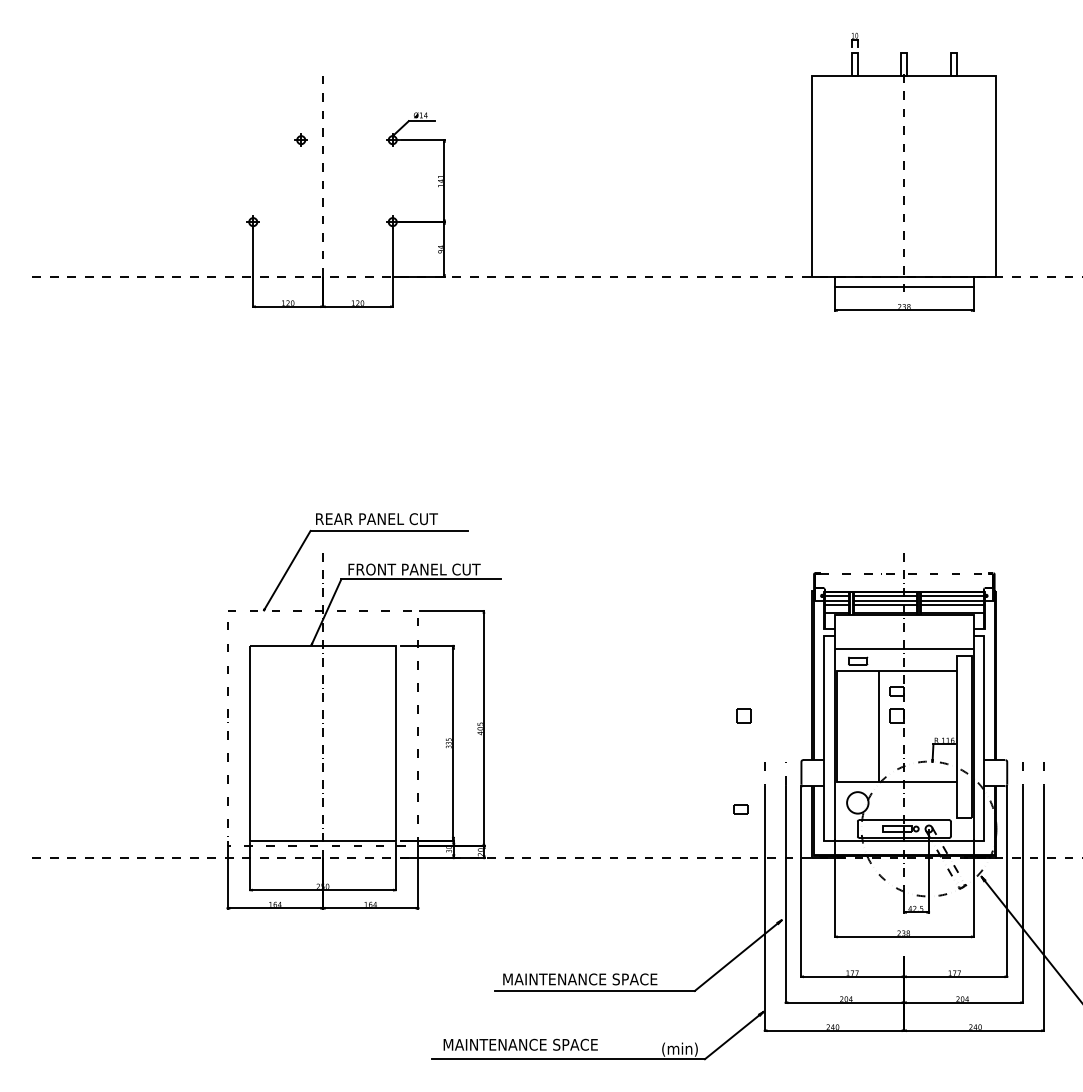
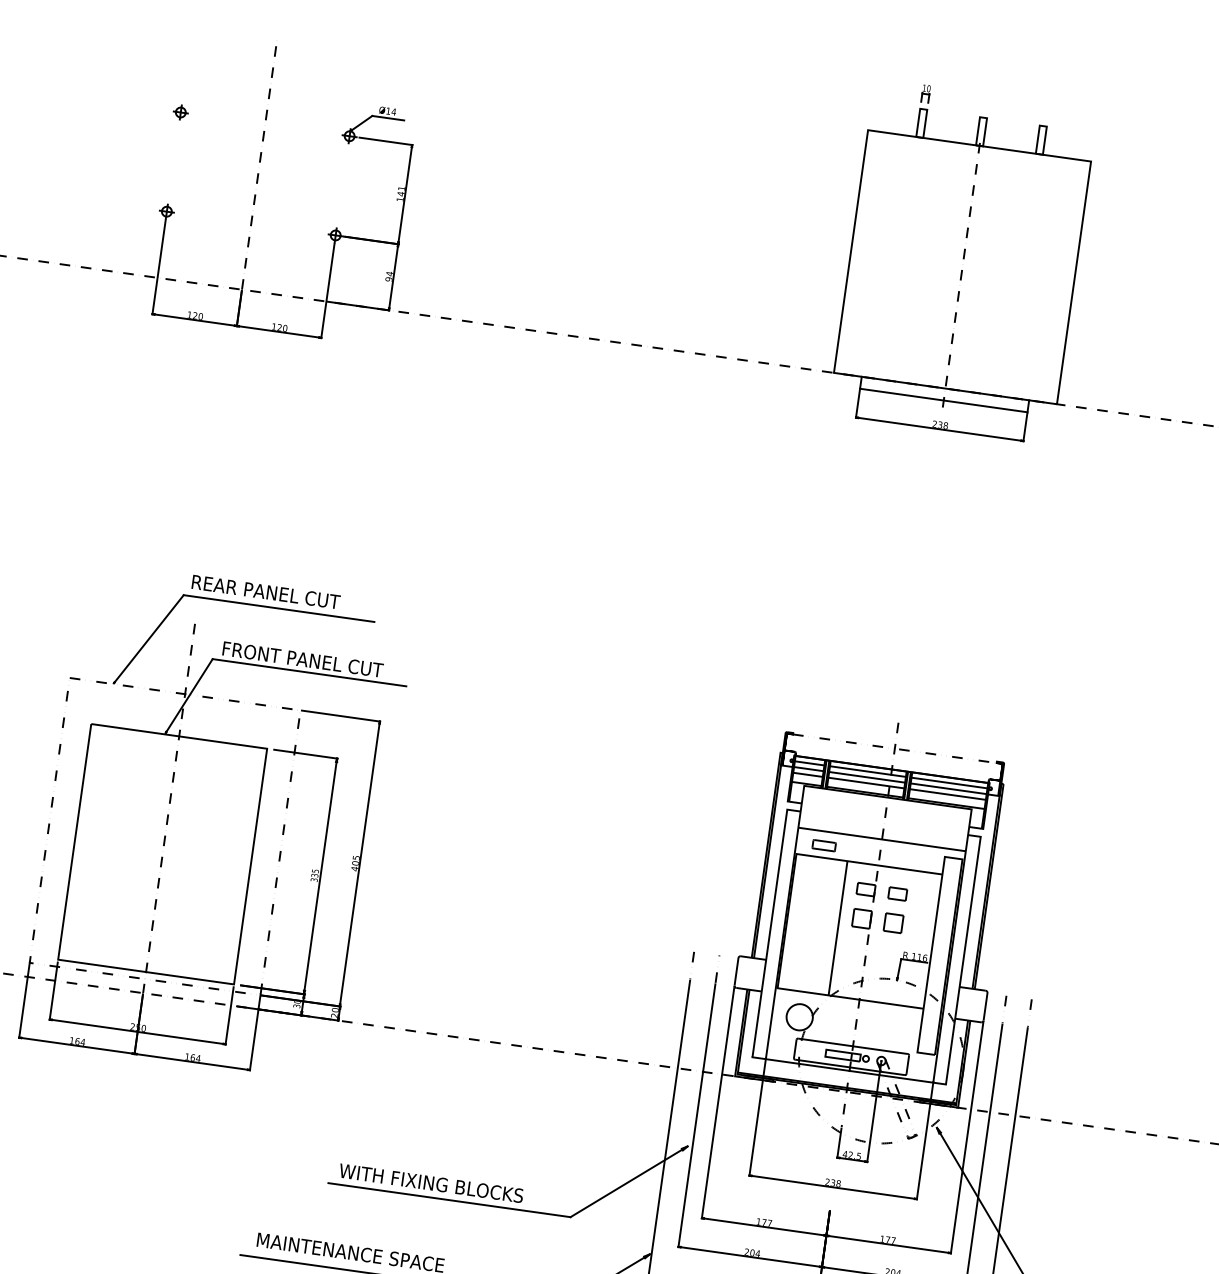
part: (300, 139) -> (180, 111), moved
part: (743, 715) -> (892, 922), moved
part: (740, 809) -> (896, 893), moved
text: (579, 979) -> (432, 1183), MAINTENANCE SPACE -> WITH FIXING BLOCKS

